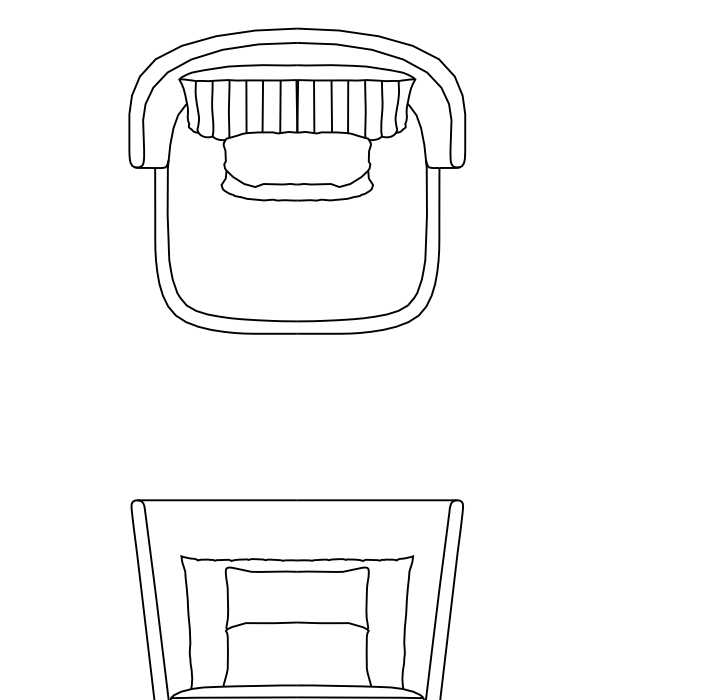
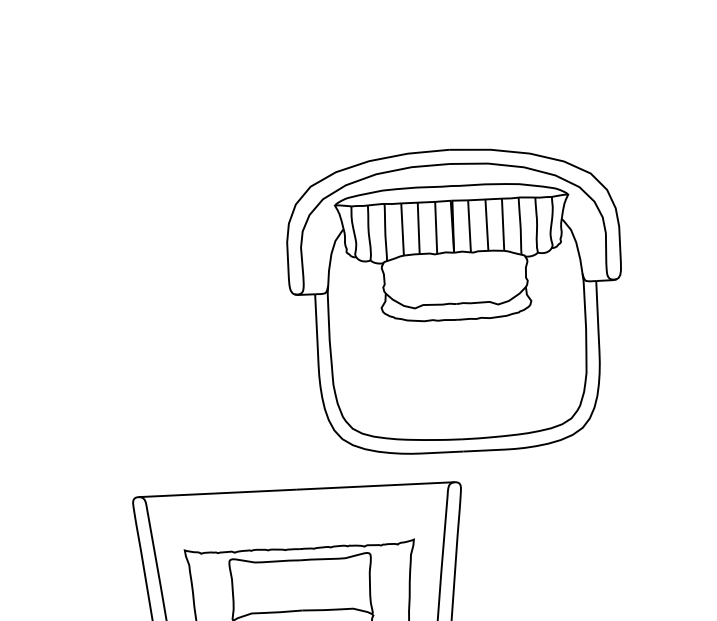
part: (297, 180) -> (456, 299), moved

